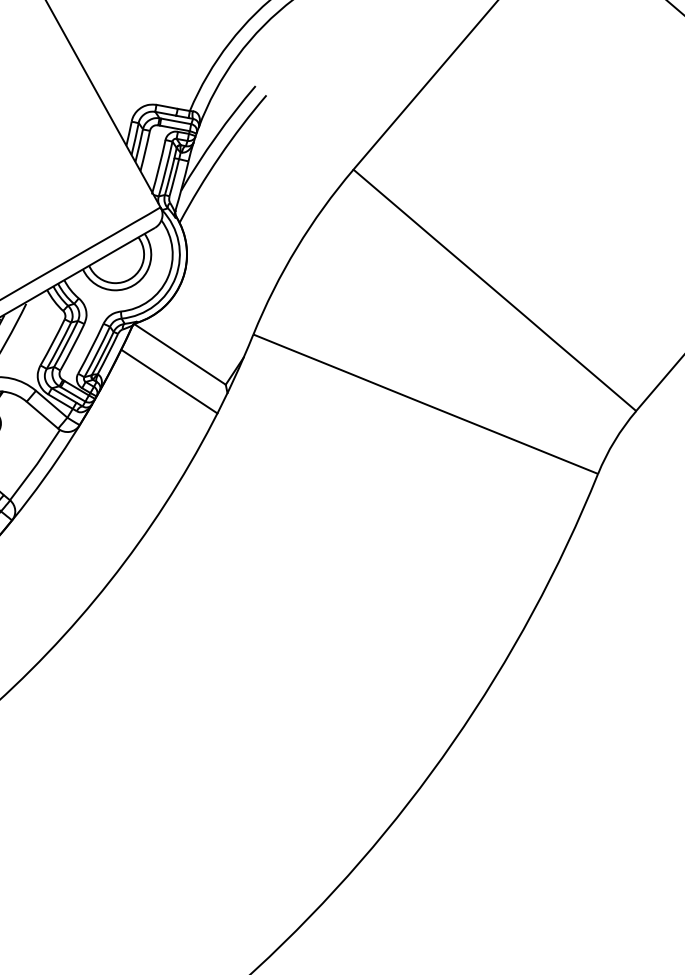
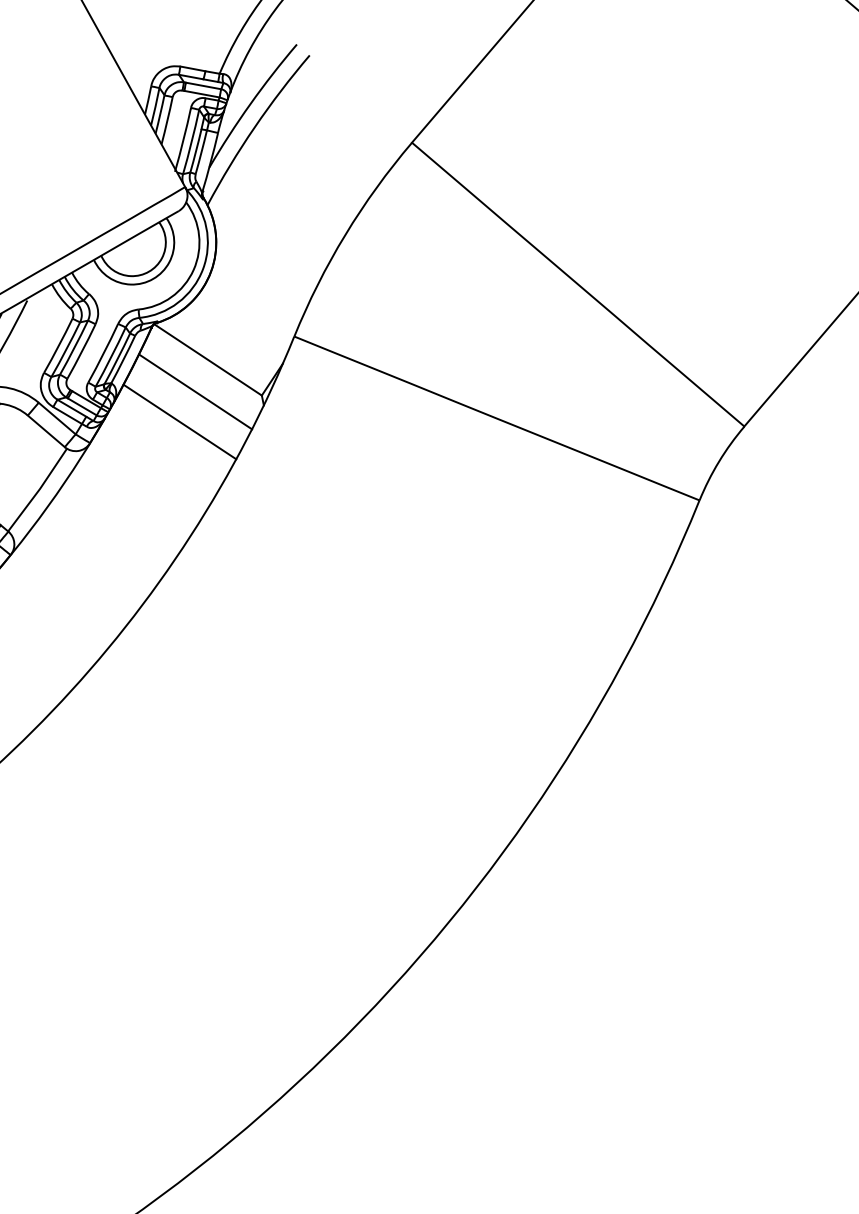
line: (155, 406) -> (179, 421), added

